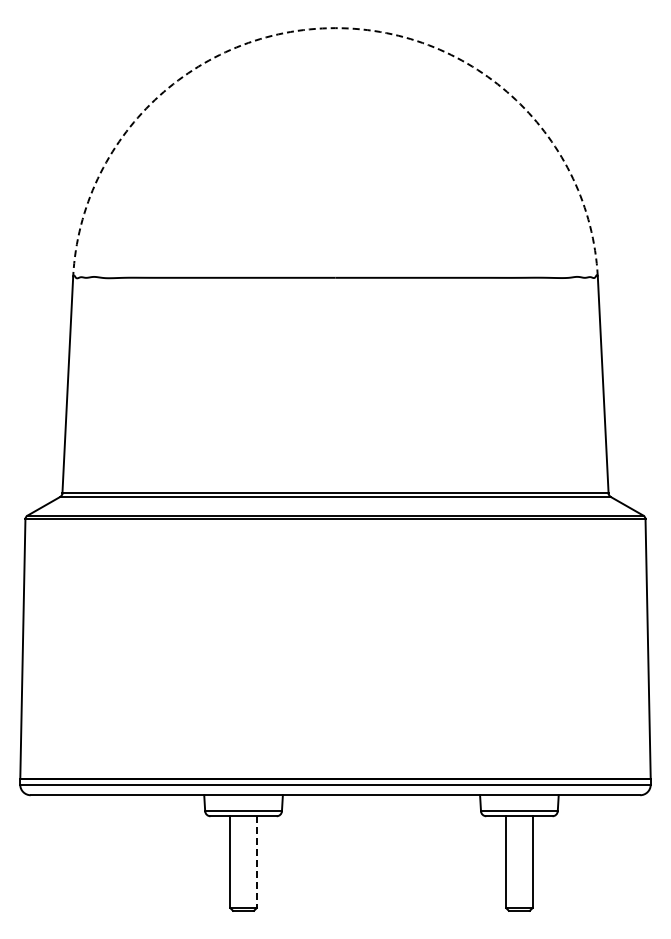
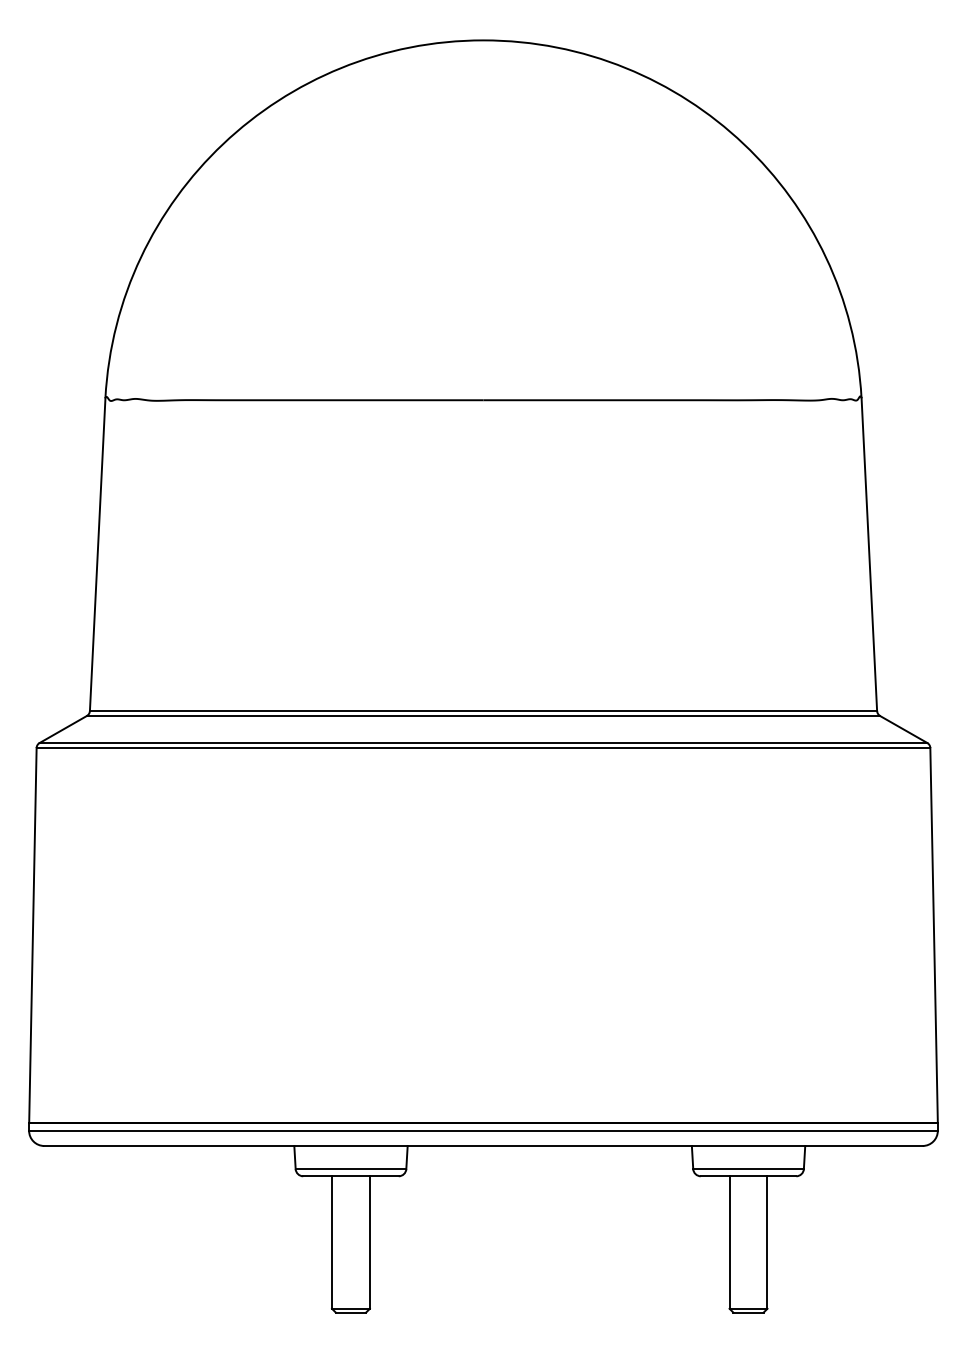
arc: (335, 28) -> (483, 40), dashed -> solid
line: (256, 862) -> (369, 1242), dashed -> solid

